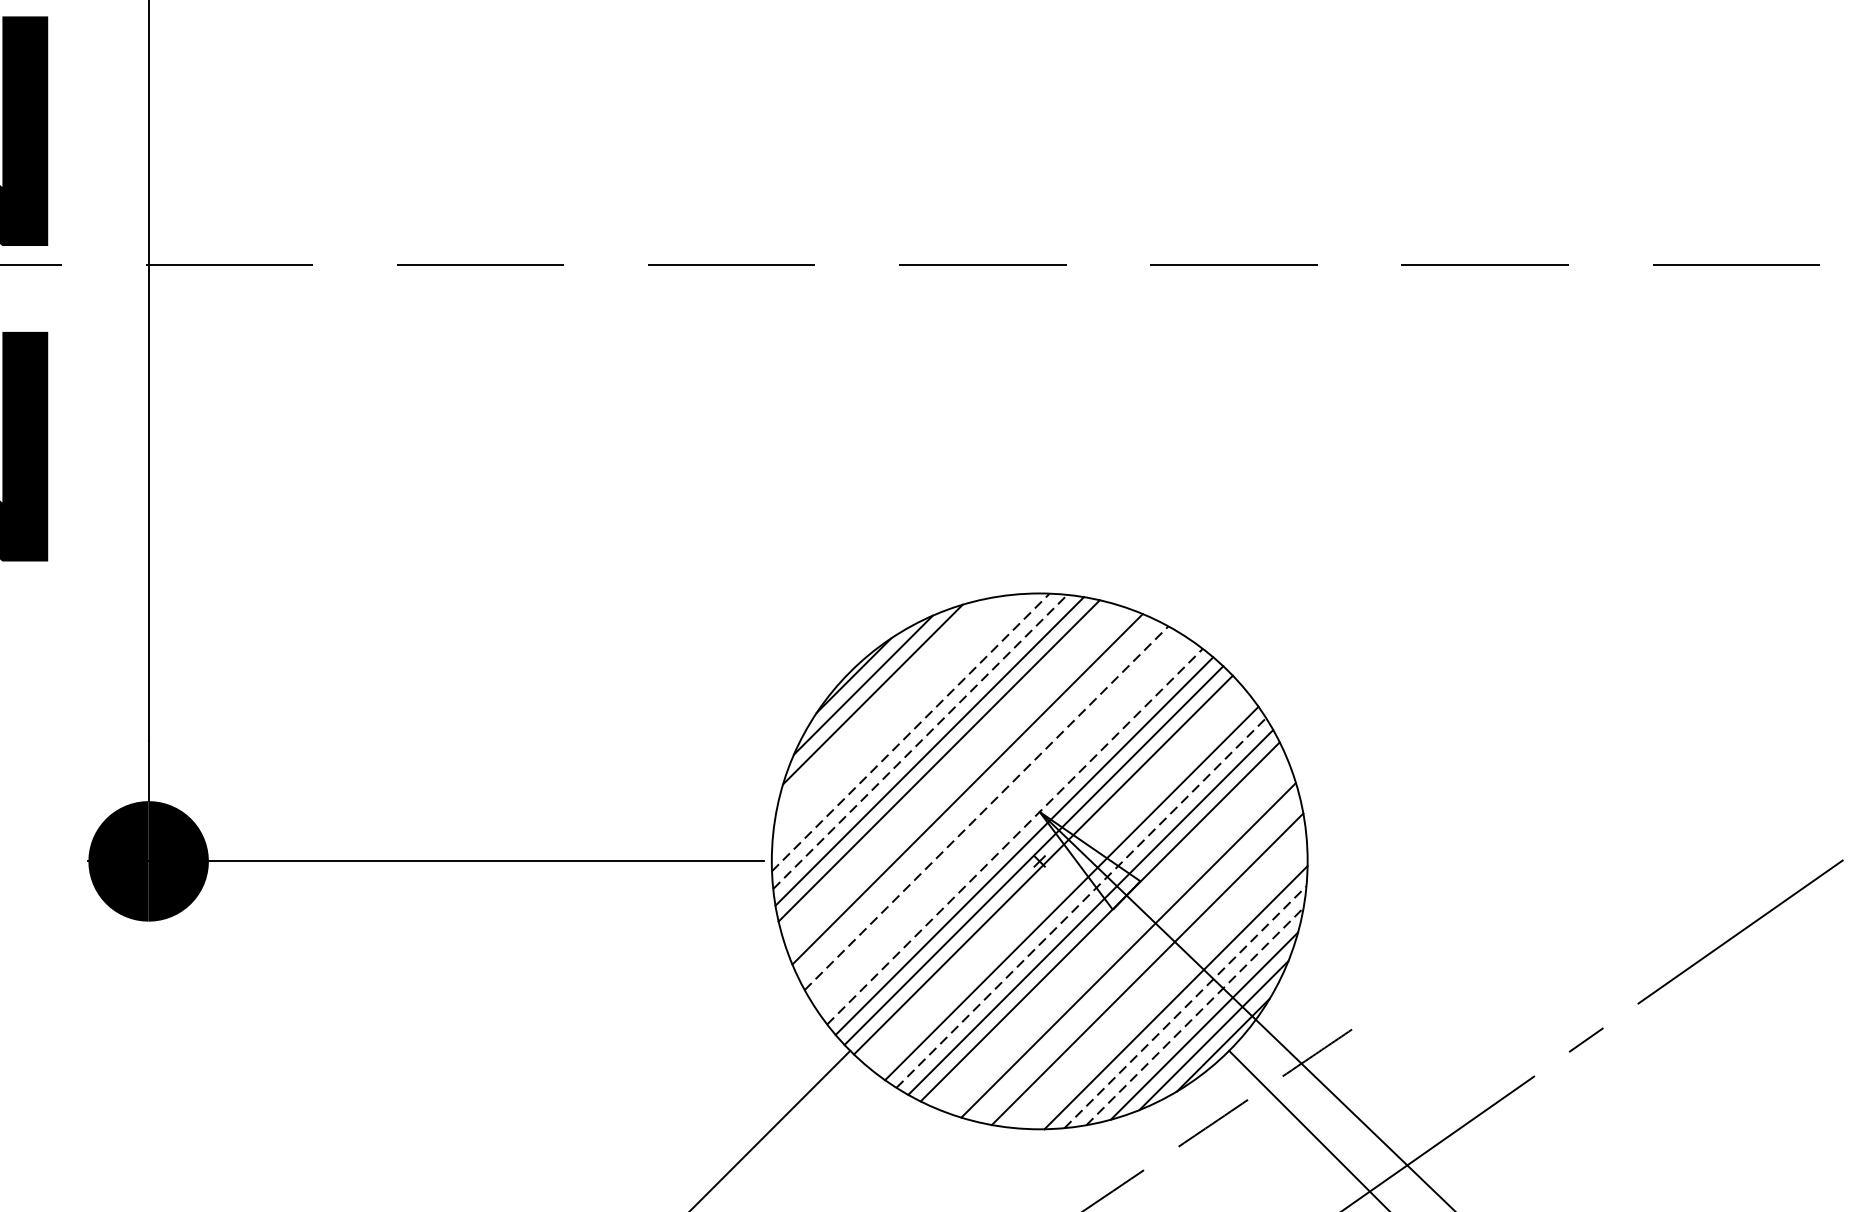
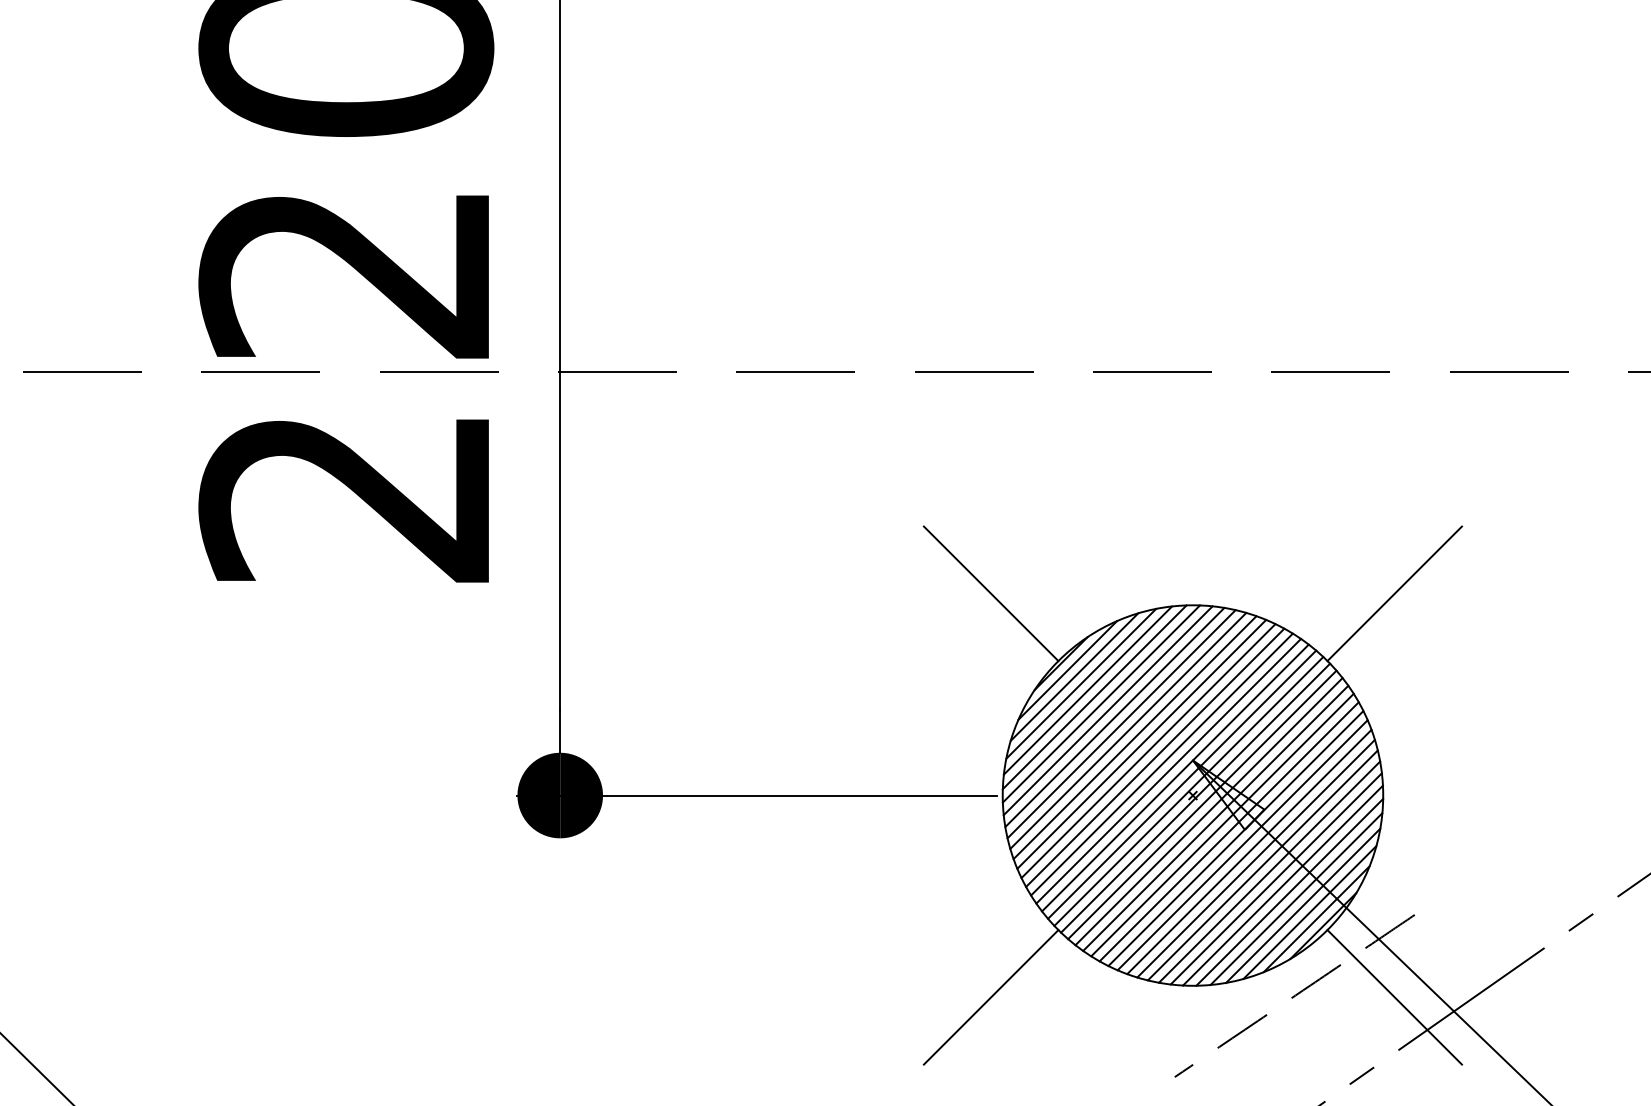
line: (754, 576) -> (990, 593), added
line: (1323, 576) -> (1394, 593), added
line: (882, 703) -> (1081, 683), added
line: (891, 713) -> (1087, 690), added
line: (901, 723) -> (1094, 697), added
line: (910, 731) -> (1101, 703), dashed -> solid
line: (920, 741) -> (1108, 710), dashed -> solid
line: (948, 769) -> (1128, 730), added
line: (957, 779) -> (1134, 737), added
line: (977, 799) -> (1148, 751), added
line: (986, 807) -> (1155, 757), dashed -> solid
line: (995, 817) -> (1161, 764), added
line: (1005, 826) -> (1168, 770), added
line: (1015, 837) -> (1175, 778), dashed -> solid
line: (1053, 873) -> (1202, 804), added
line: (1061, 883) -> (1208, 811), added
line: (1081, 903) -> (1222, 825), dashed -> solid
line: (1109, 931) -> (1242, 845), added
line: (1119, 940) -> (1249, 851), added
line: (1137, 959) -> (1262, 865), added
line: (1155, 978) -> (1275, 878), added
line: (1165, 988) -> (1282, 885), added
line: (1185, 1006) -> (1296, 898), dashed -> solid
line: (1195, 1016) -> (1303, 905), dashed -> solid

